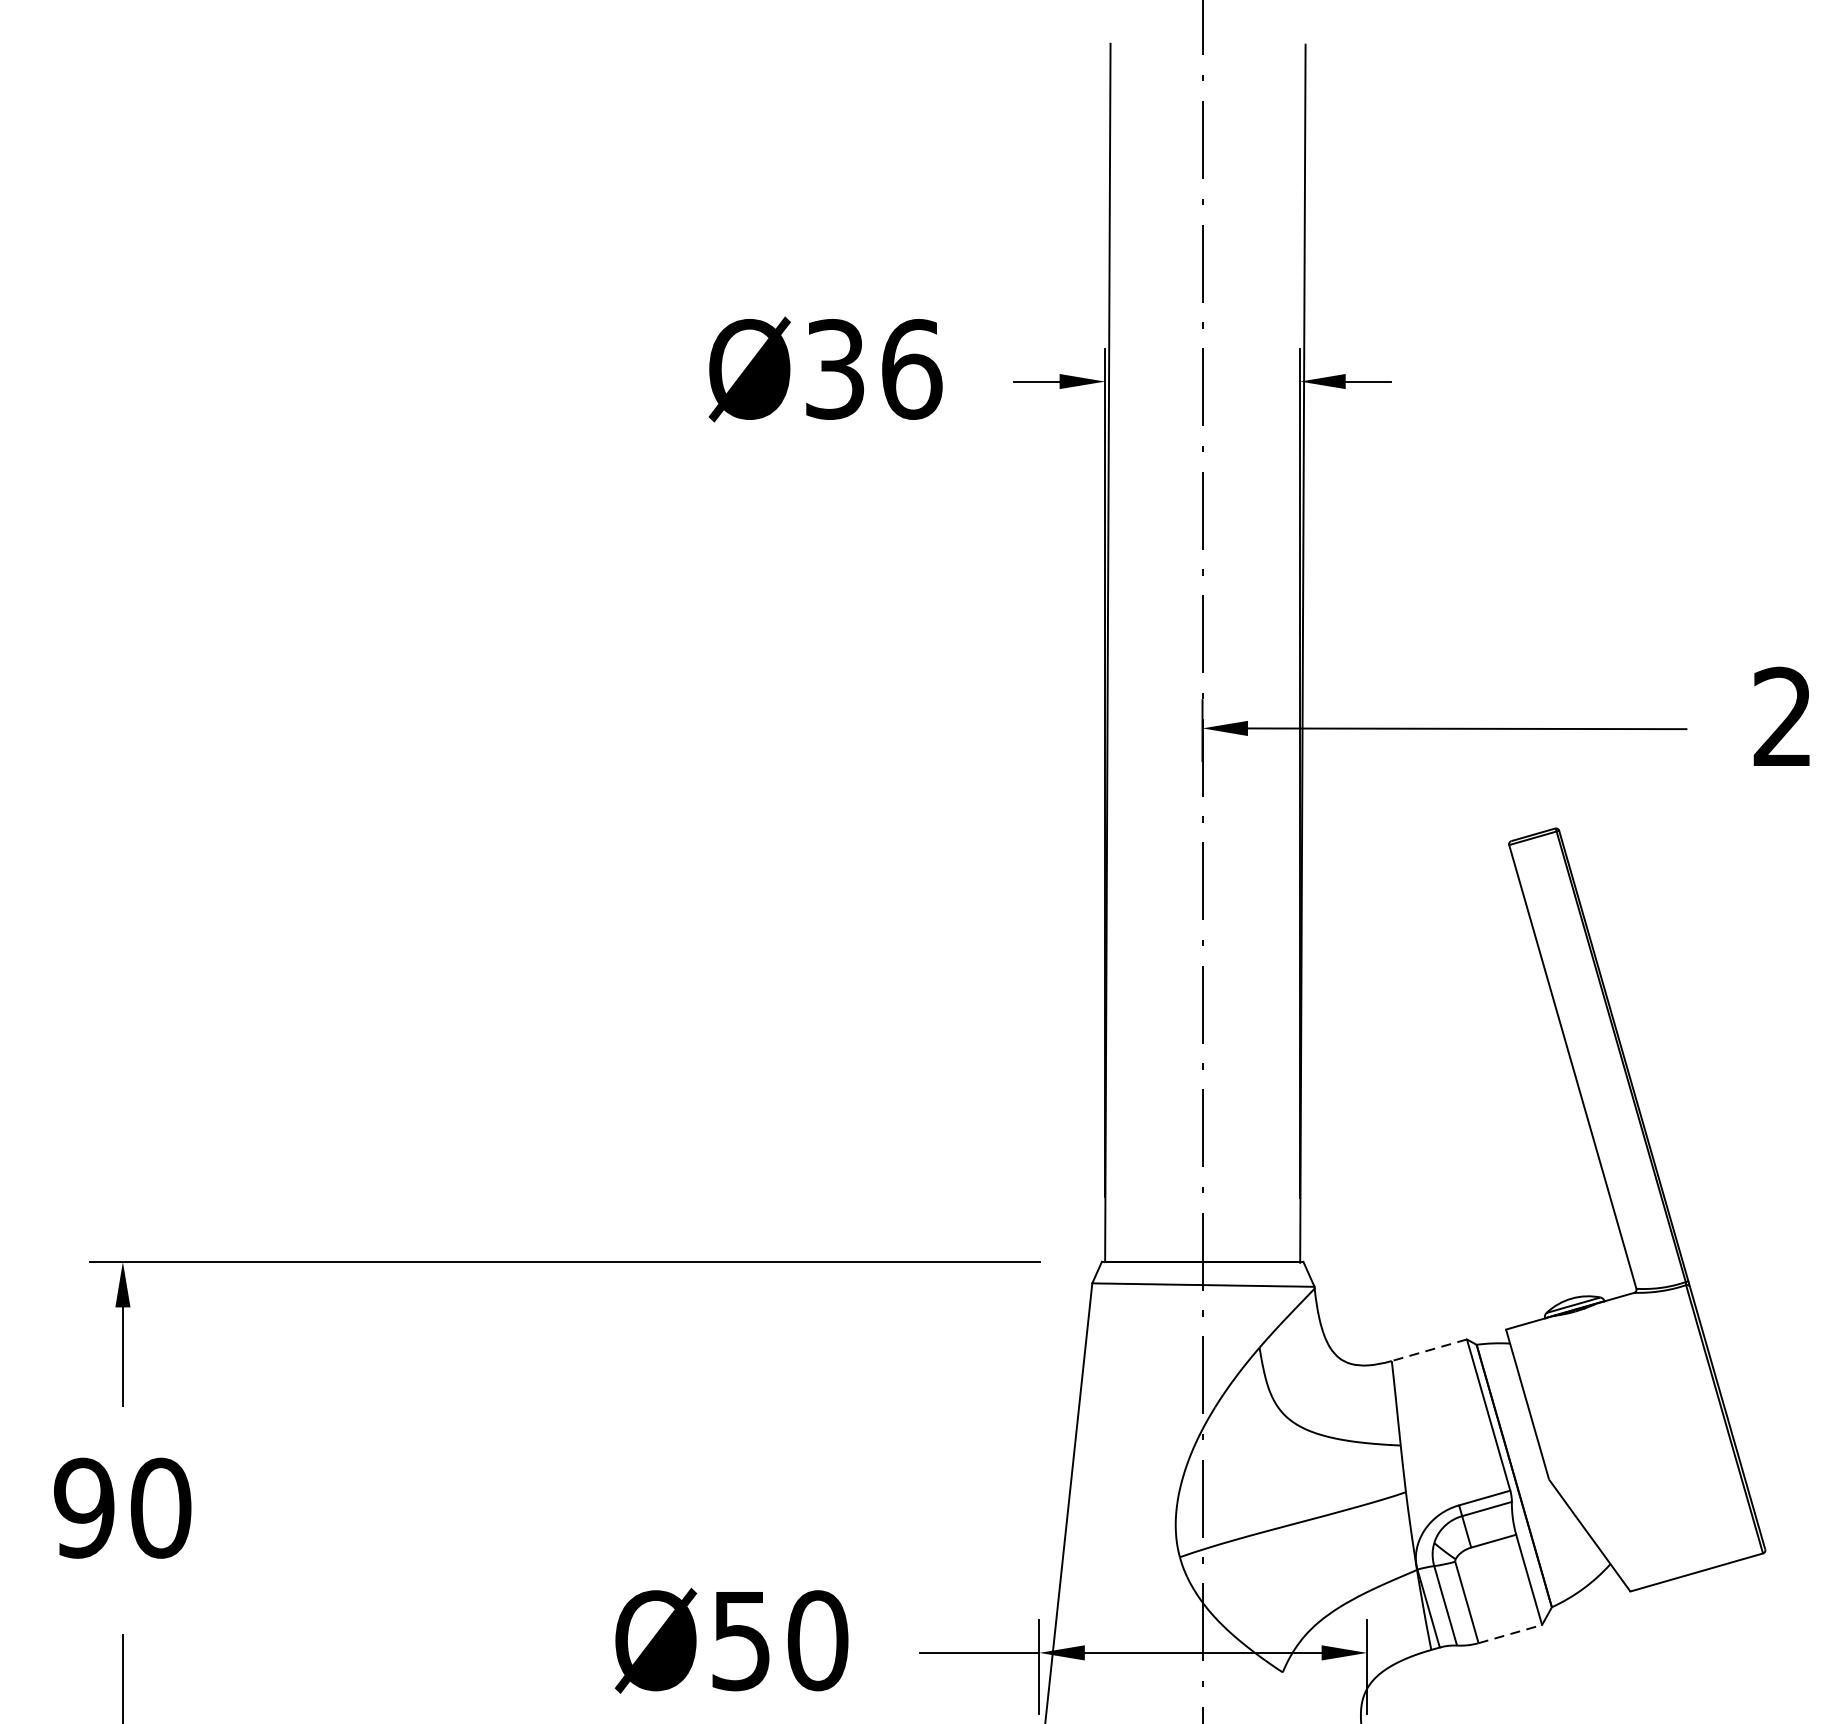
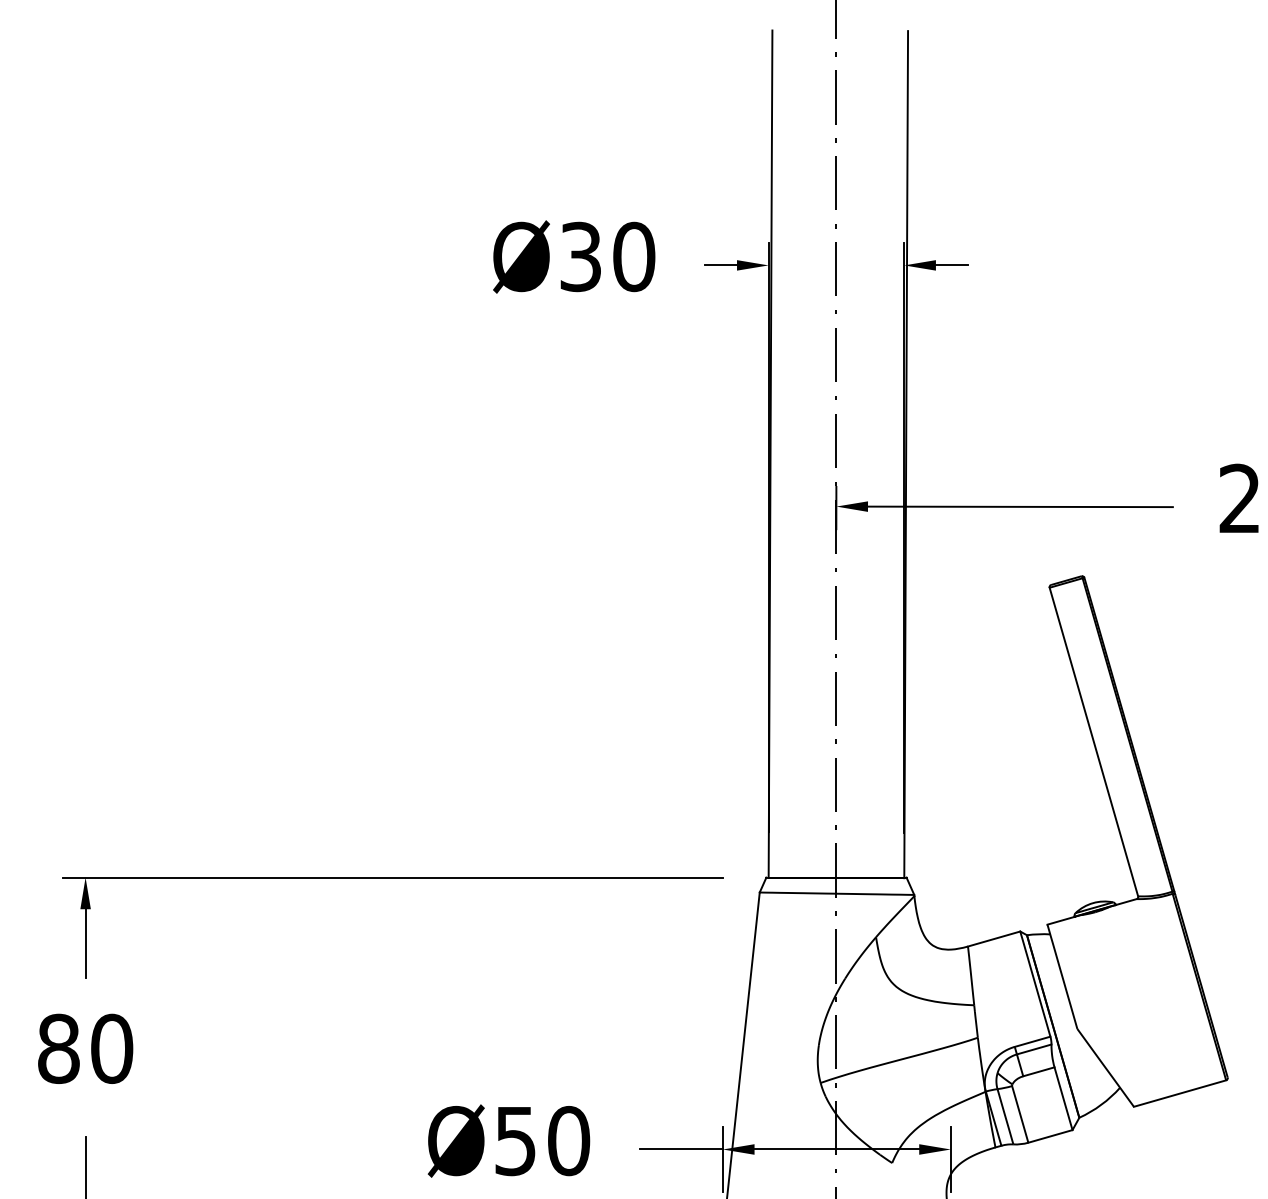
text: (912, 368) -> (634, 256), Ø36 -> Ø30
line: (1428, 1350) -> (993, 939), dashed -> solid
text: (83, 1507) -> (58, 1048), 90 -> 80
line: (1510, 1634) -> (1050, 1136), dashed -> solid

